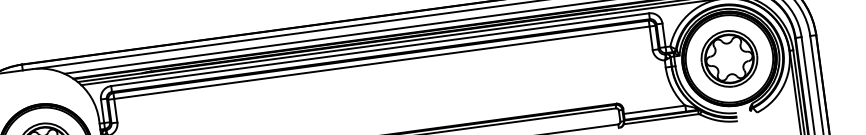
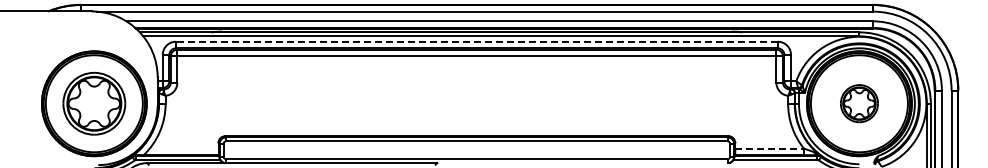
line: (379, 49) -> (476, 41), solid -> dashed
part: (729, 58) -> (859, 103), size x0.6
line: (655, 109) -> (770, 148), solid -> dashed

